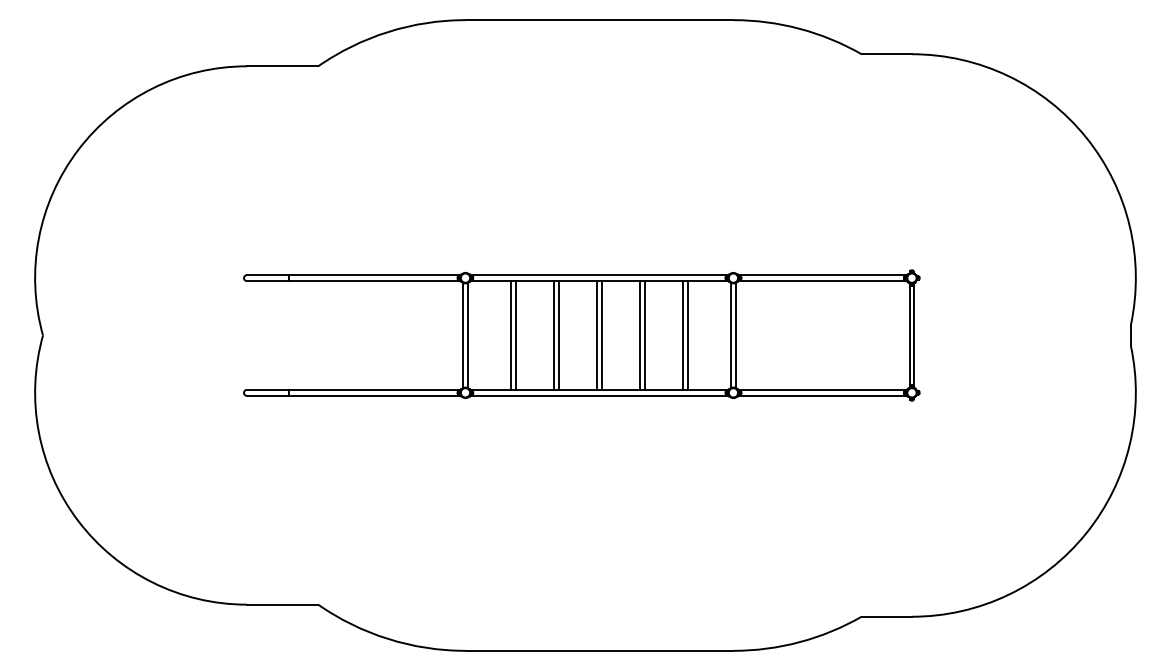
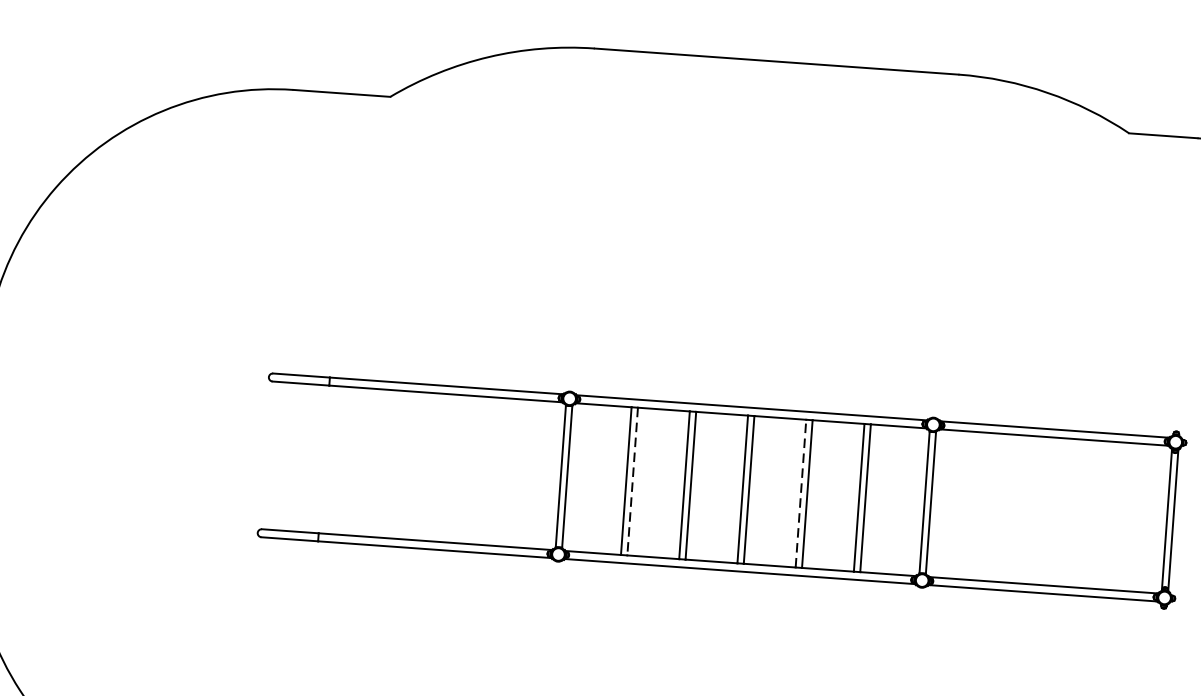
line: (516, 335) -> (633, 481), solid -> dashed
line: (640, 335) -> (801, 493), solid -> dashed

